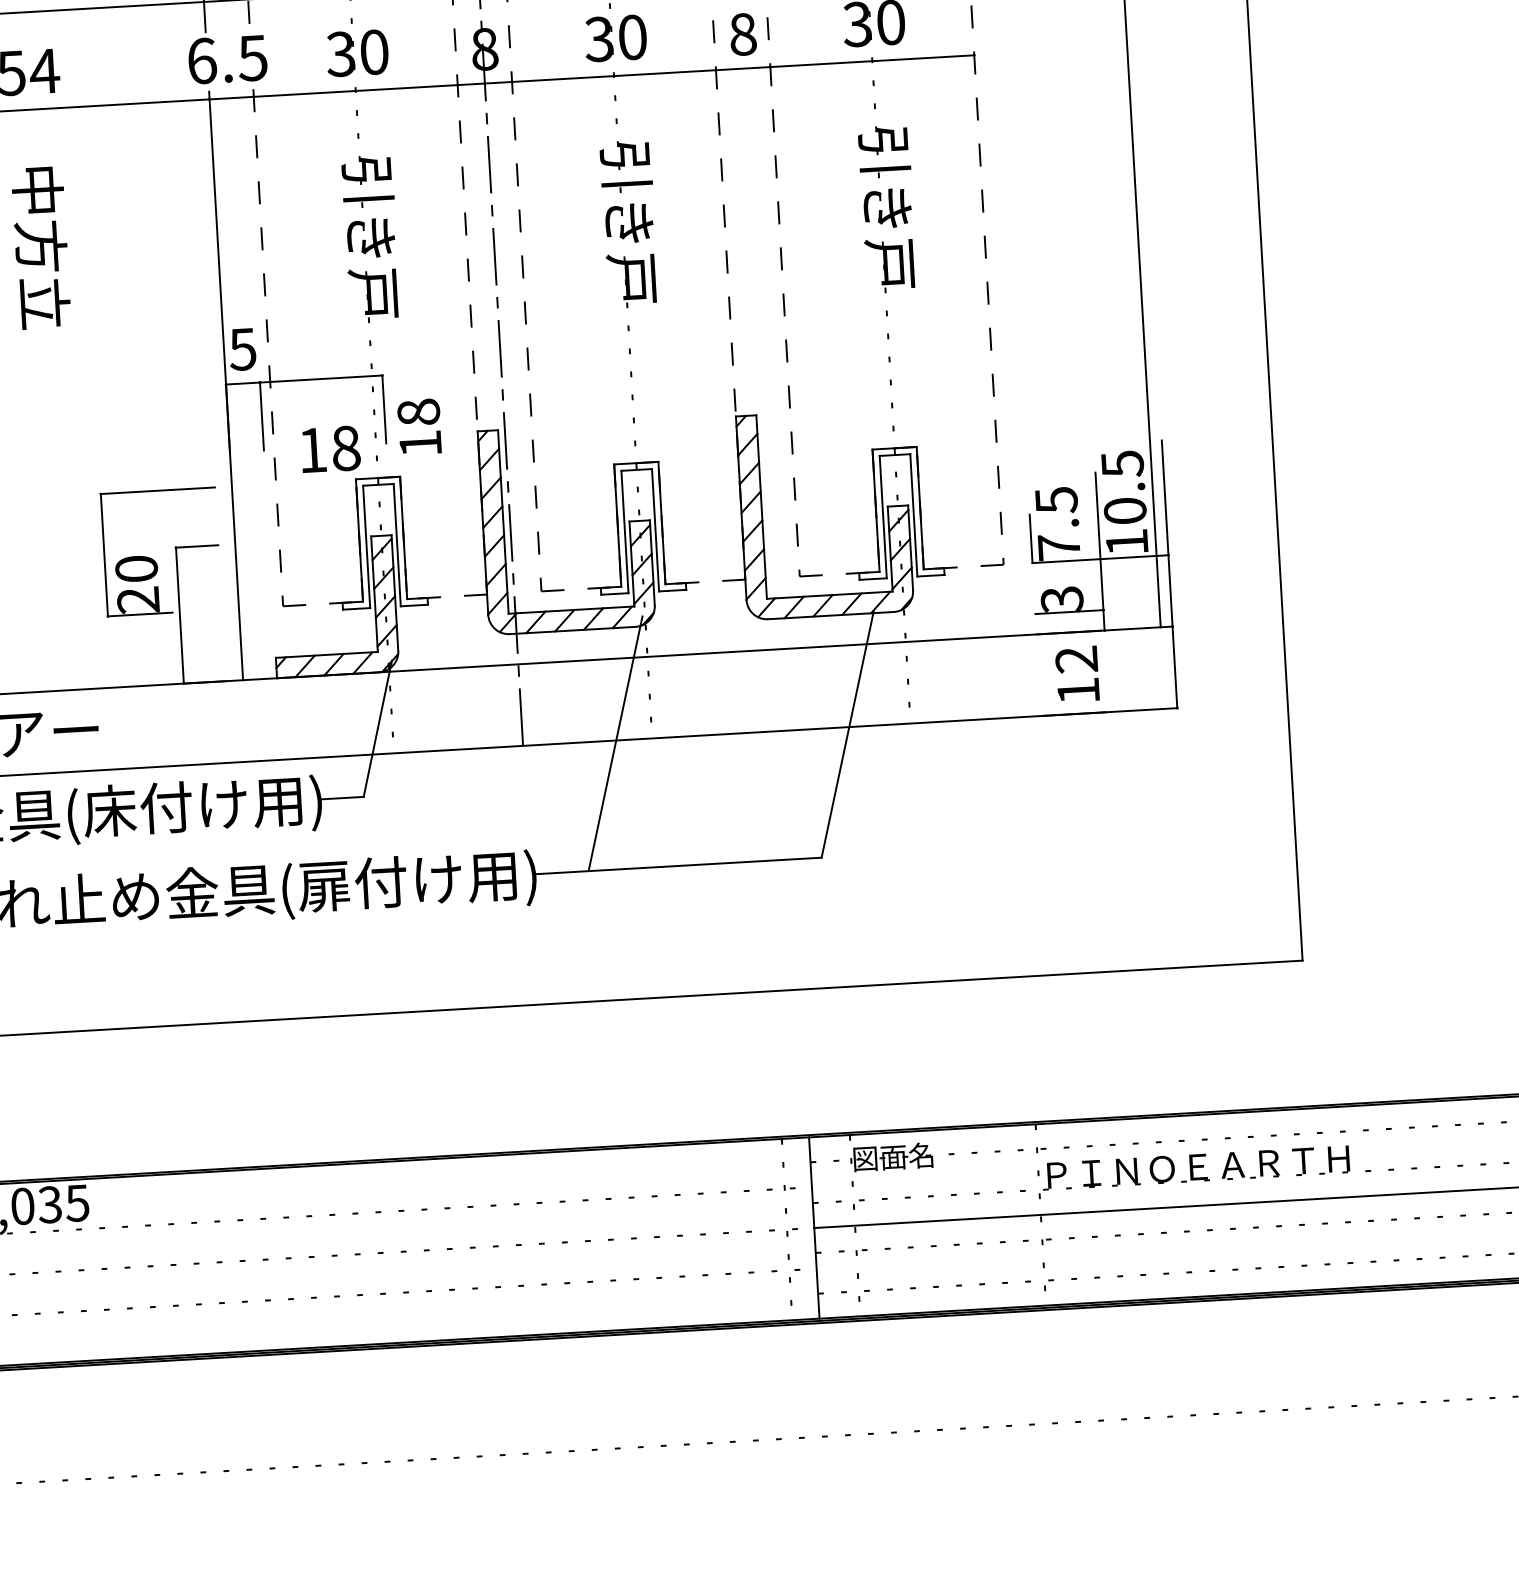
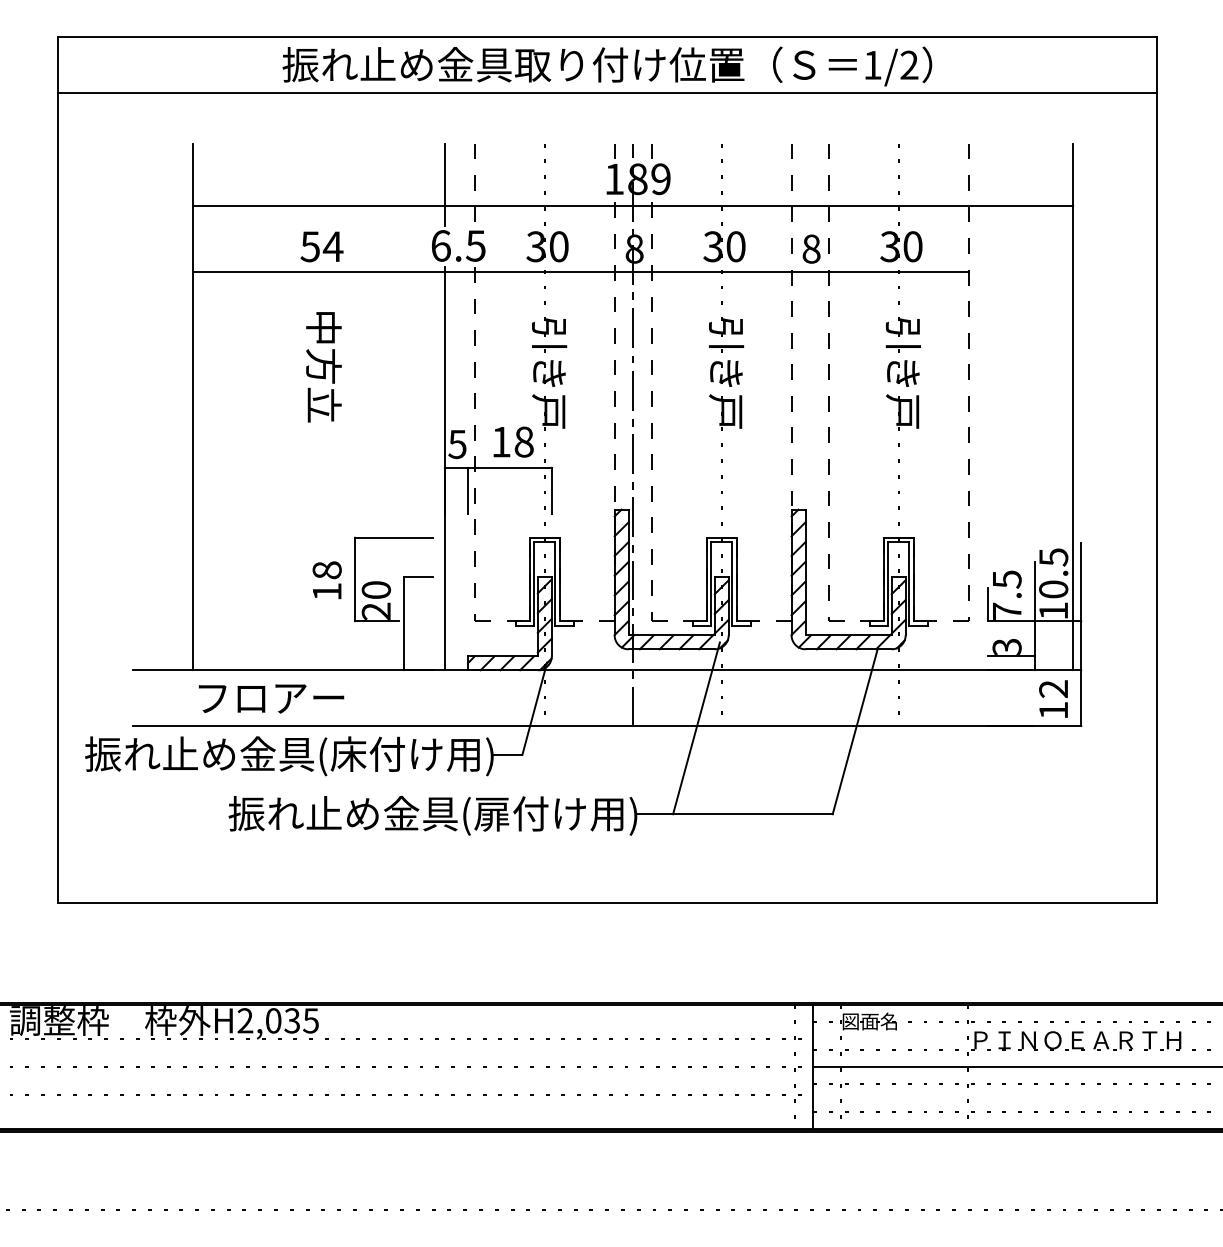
text: (418, 427) -> (326, 580), moved
text: (330, 448) -> (513, 441), moved
text: (1077, 673) -> (1053, 698), moved

